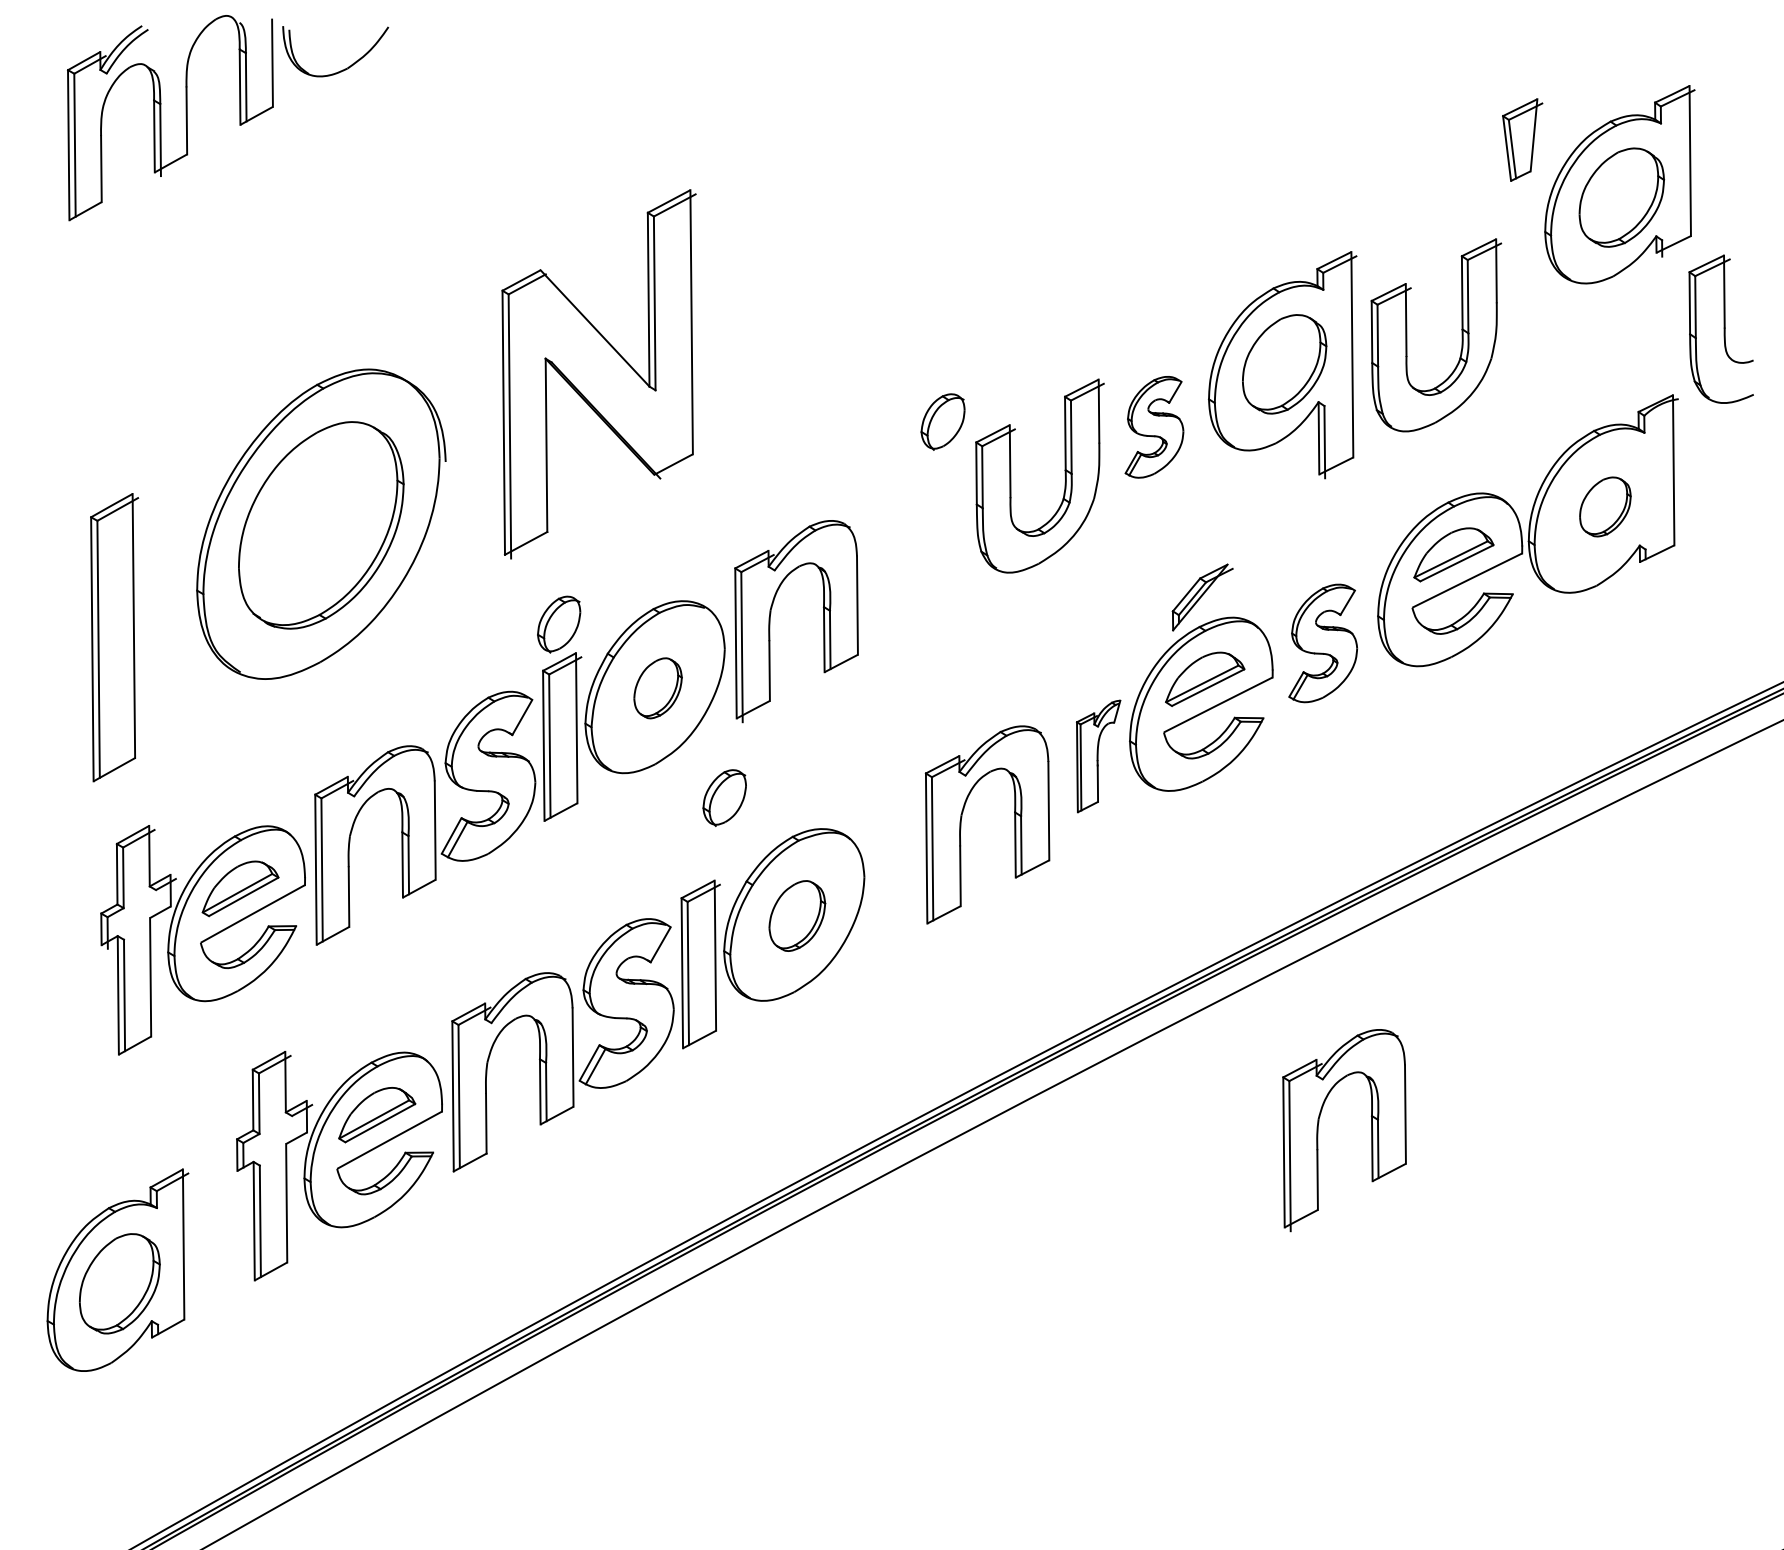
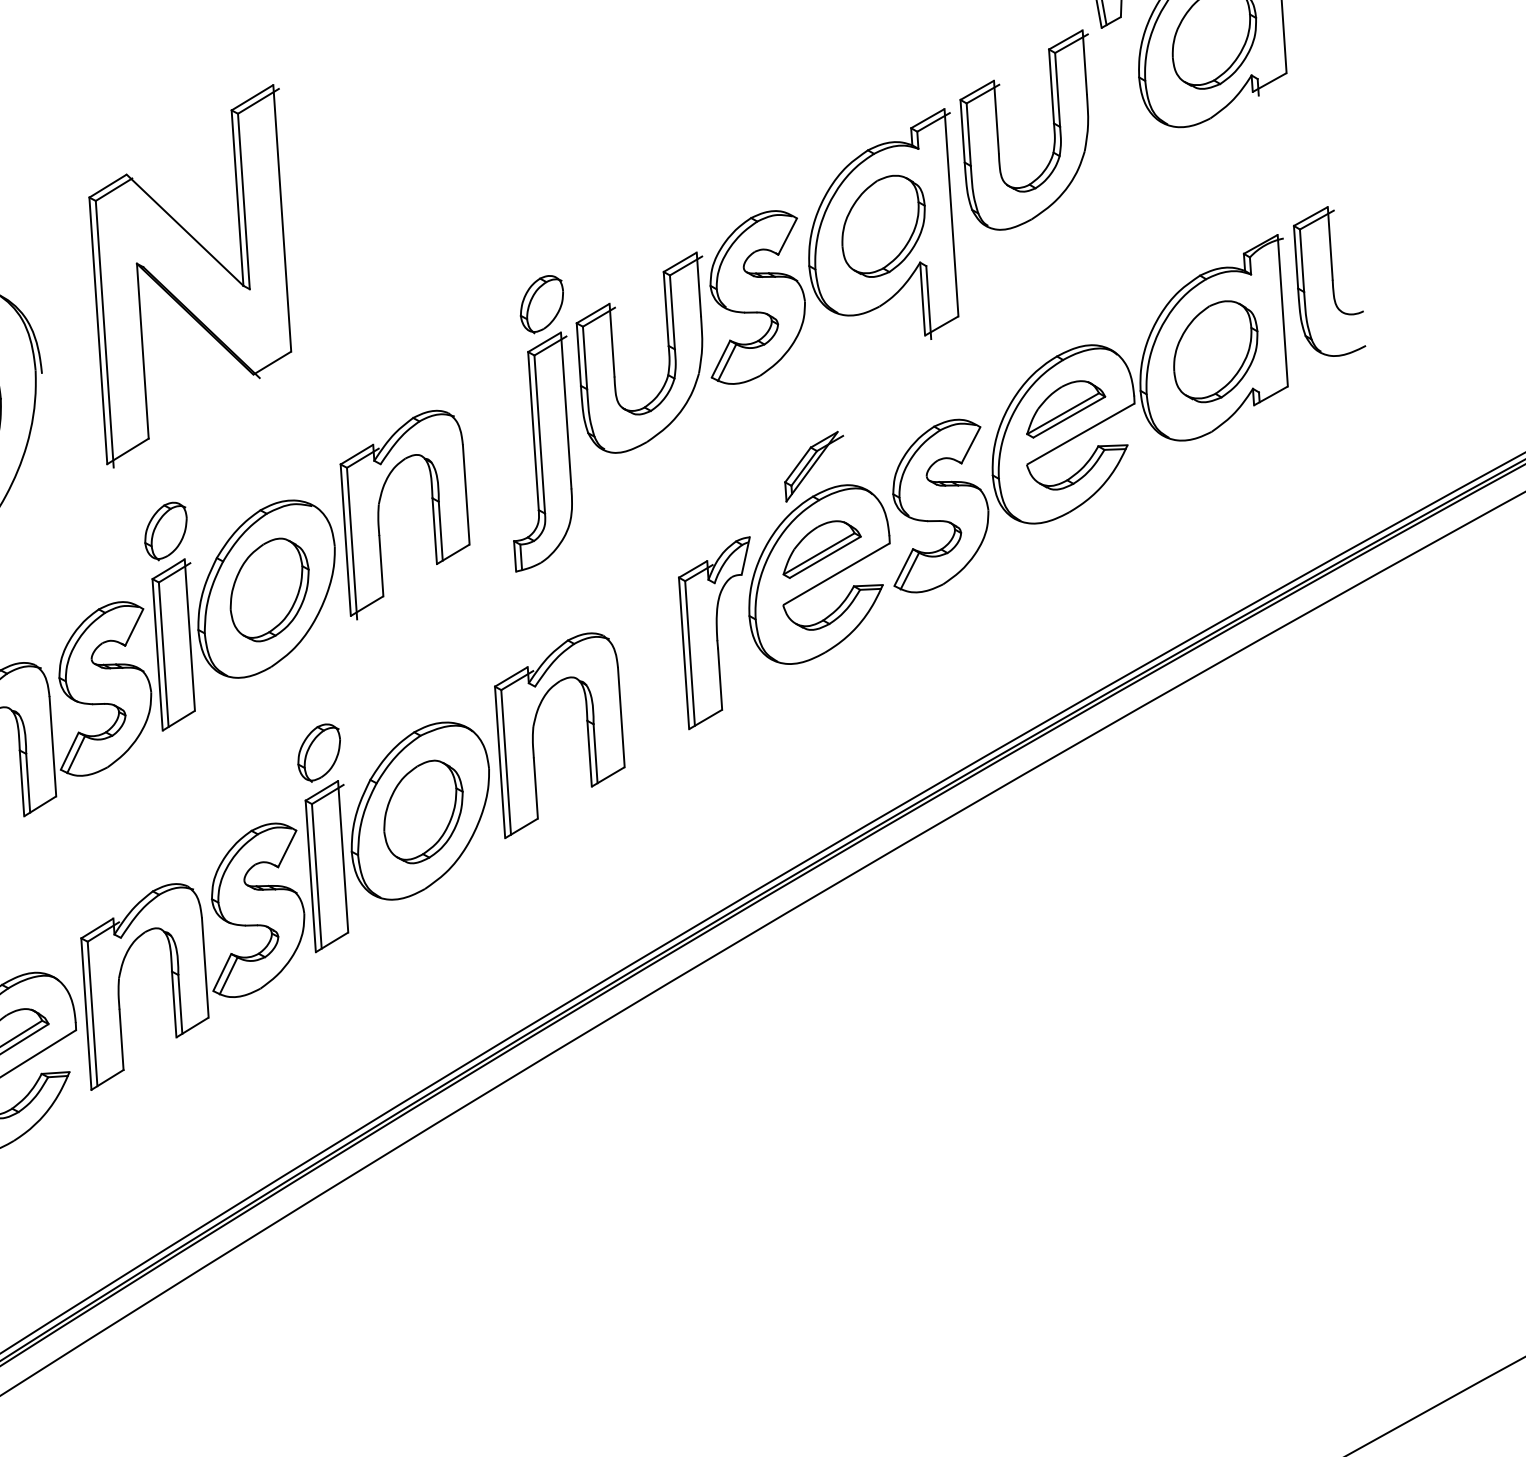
part: (1720, 328) -> (1328, 280), moved
part: (1461, 335) -> (1053, 129), moved
part: (1154, 427) -> (755, 297), size x1.67
part: (1605, 506) -> (1216, 351), size x1.67
part: (933, 566) -> (540, 450), added
part: (1322, 643) -> (938, 506), size x1.43
part: (657, 688) -> (269, 590), size x1.67
part: (1098, 756) -> (718, 633), size x1.67
part: (724, 797) -> (319, 752), moved
part: (962, 817) -> (534, 729), moved
part: (797, 915) -> (423, 811), size x1.43
part: (1318, 1130) -> (962, 998), removed

